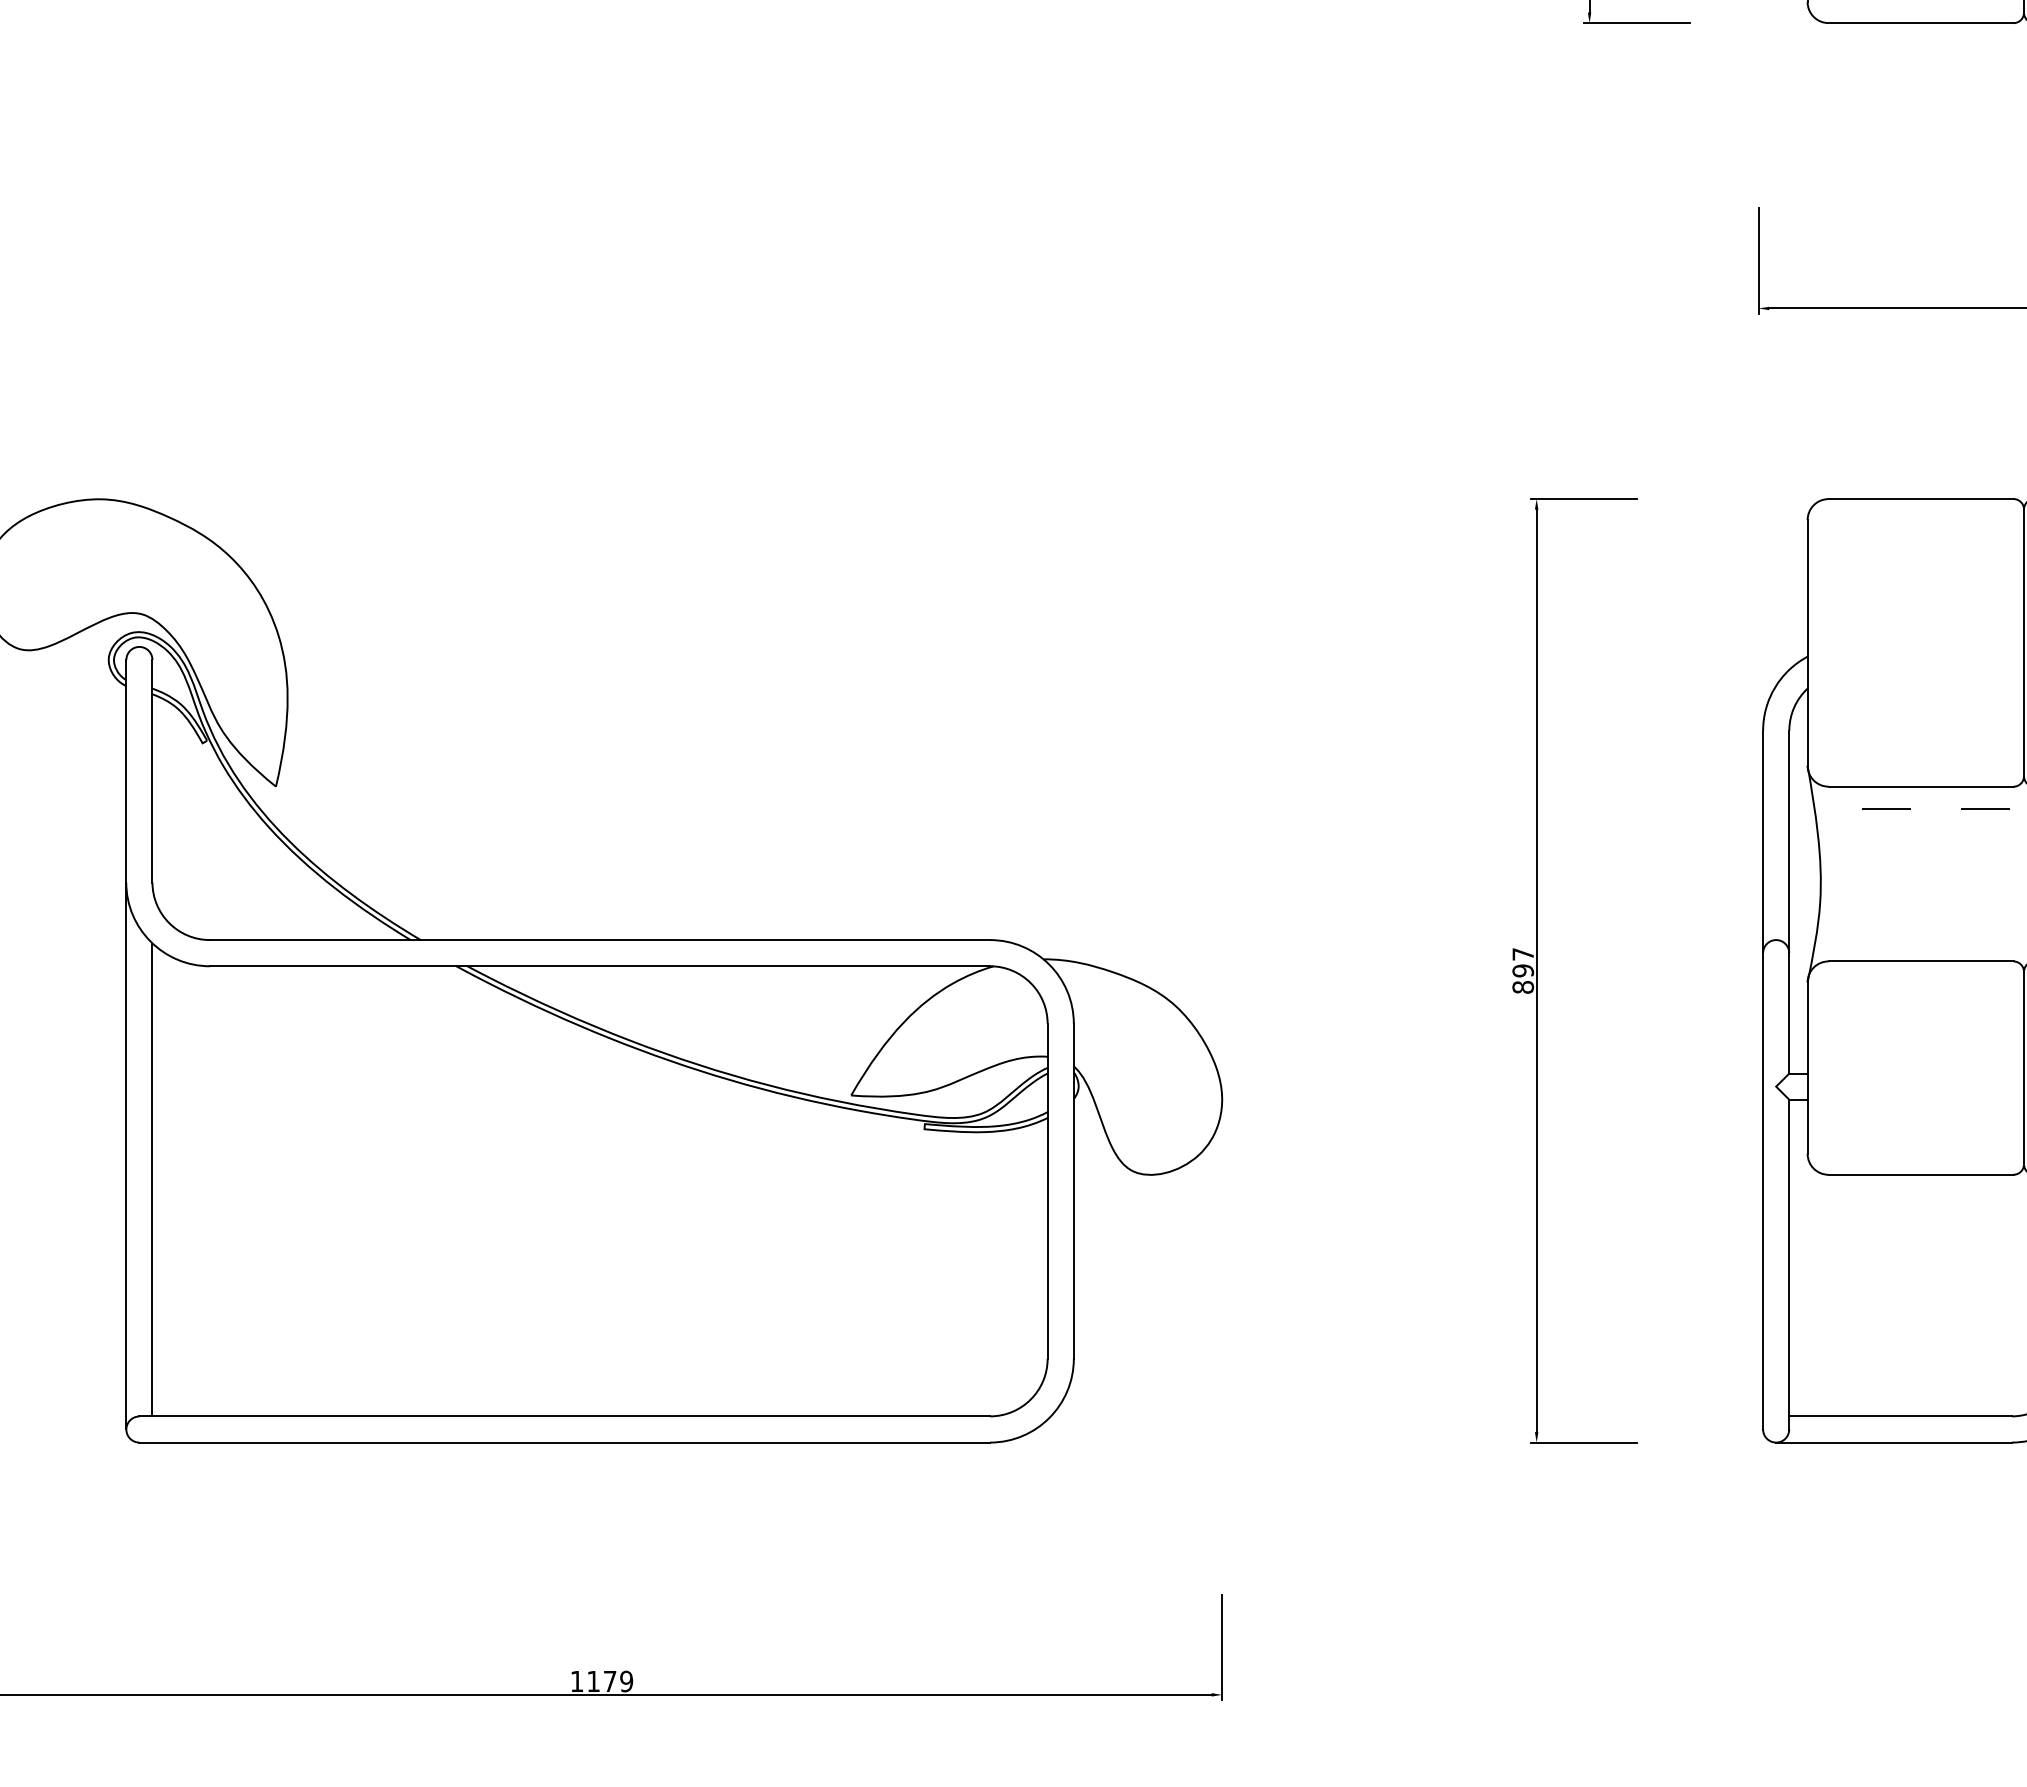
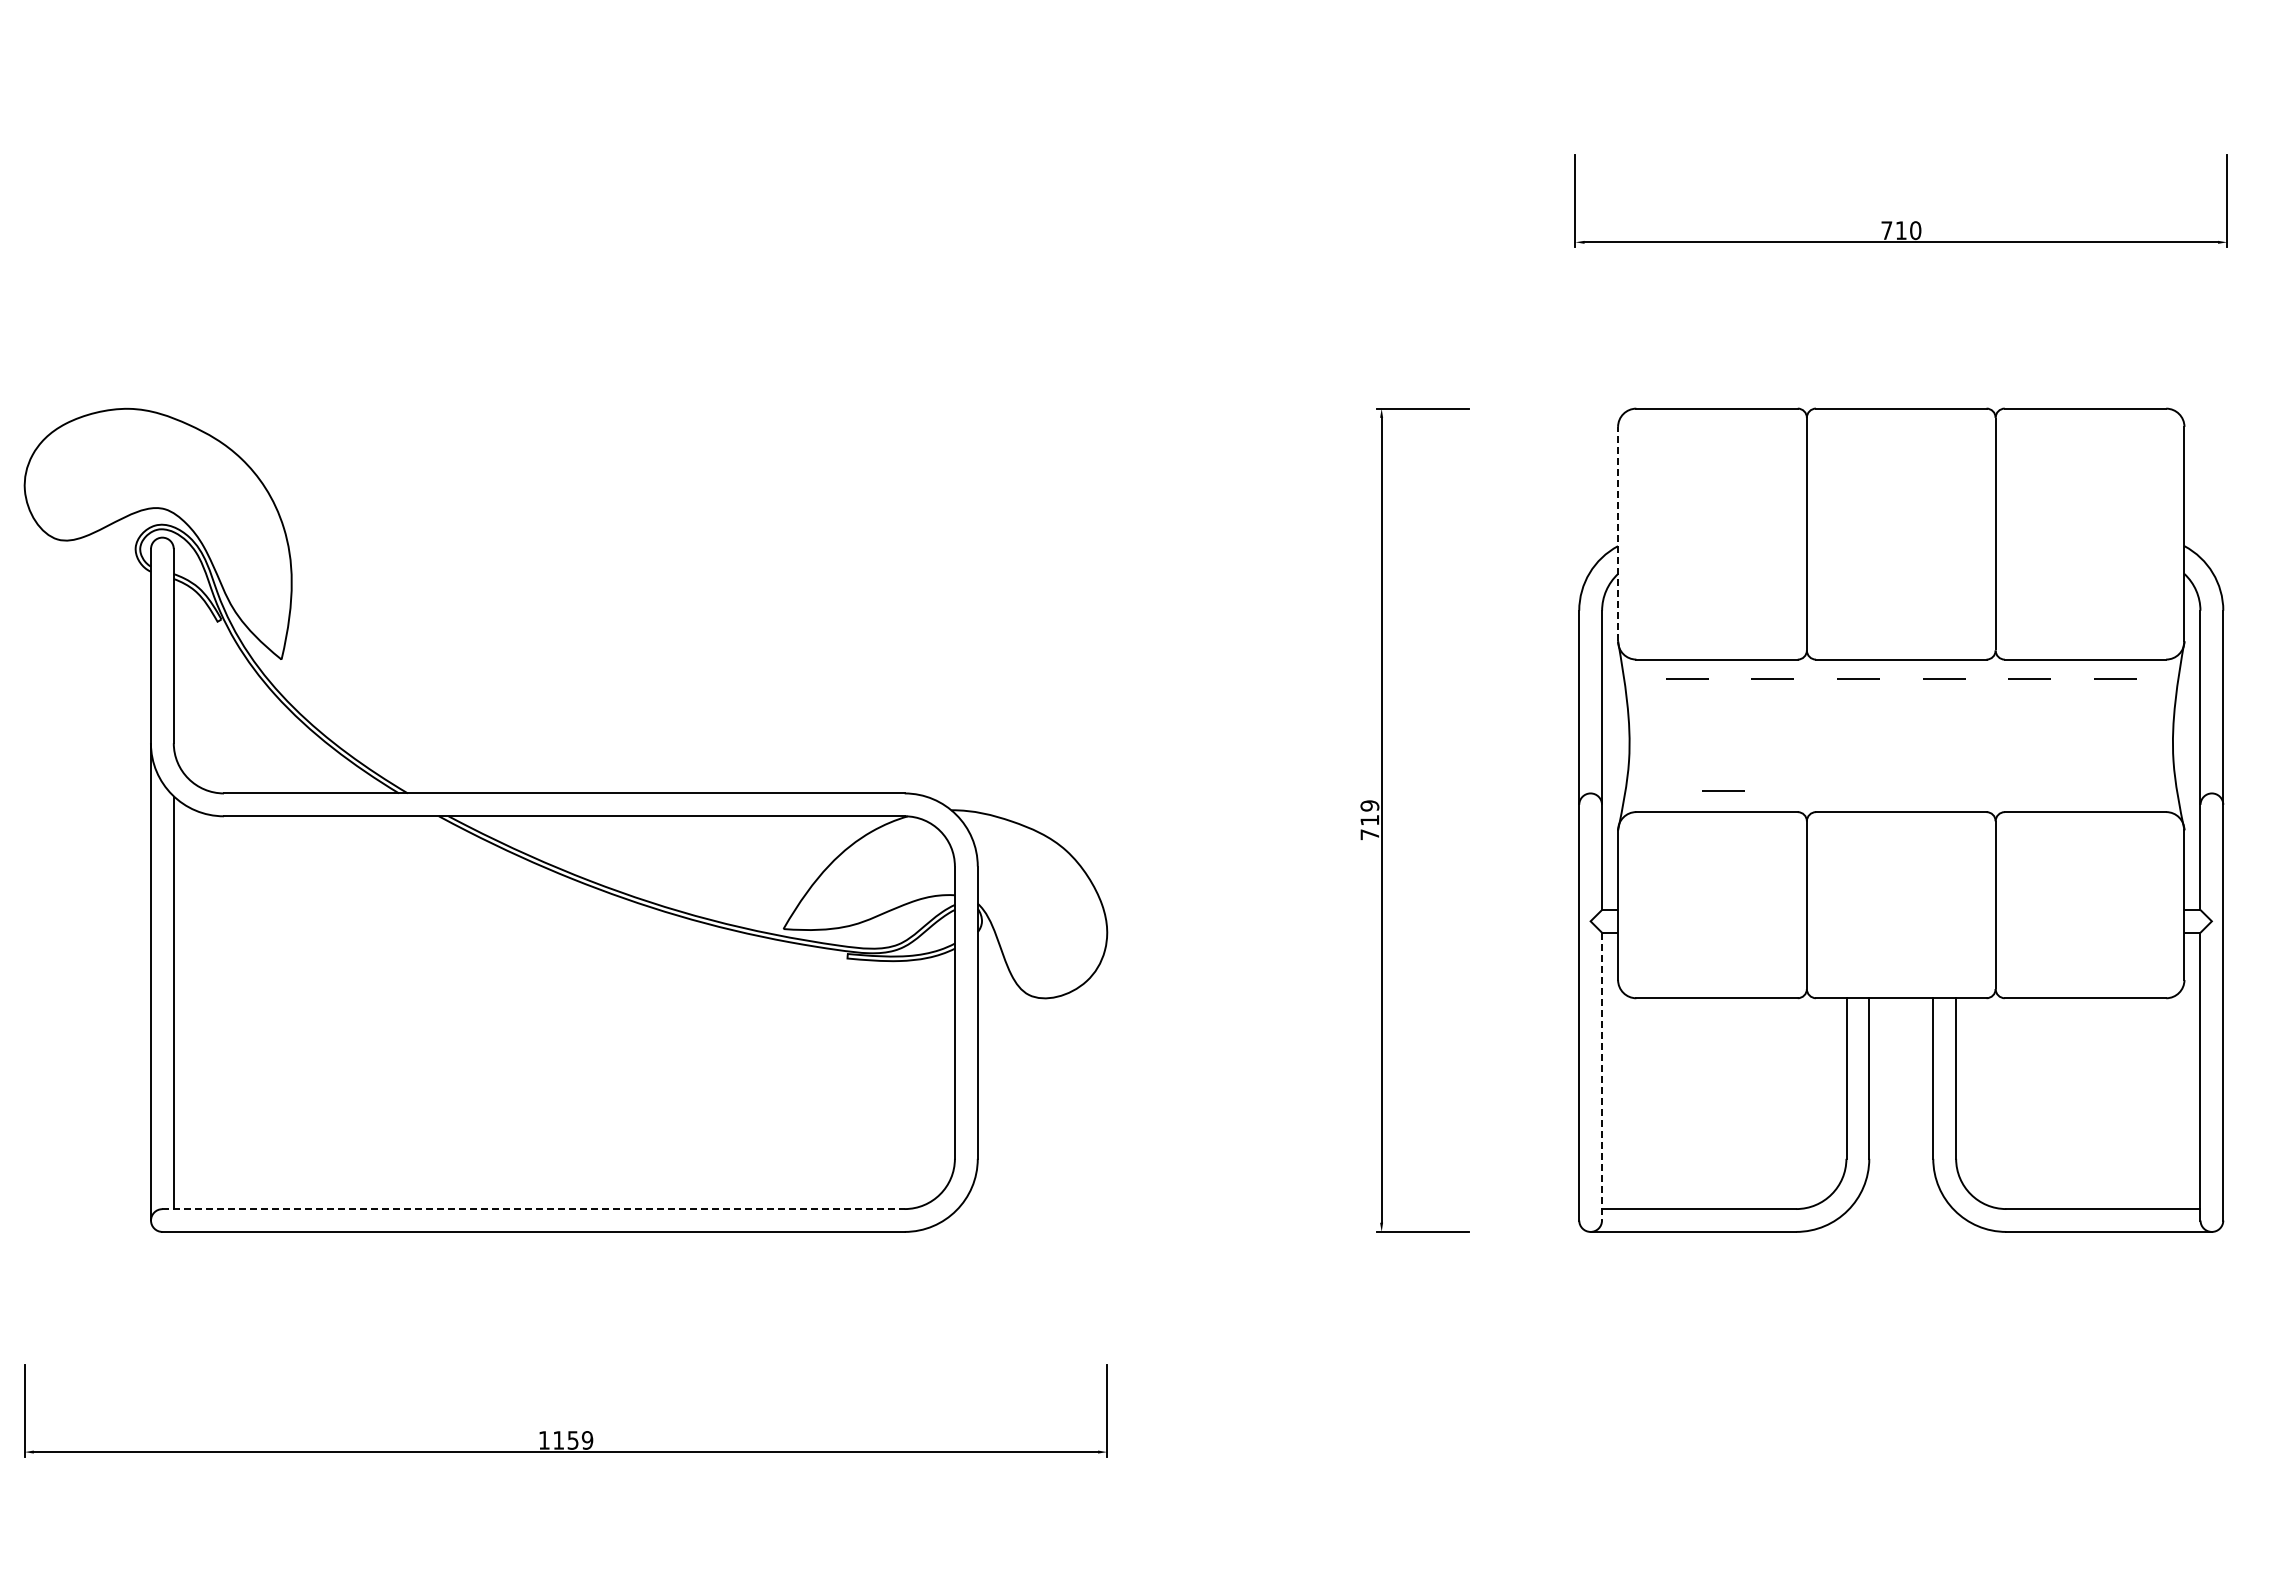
line: (1808, 642) -> (1618, 533), solid -> dashed
line: (1928, 936) -> (1723, 790), added
text: (1522, 971) -> (1369, 820), 897 -> 719
line: (1789, 1264) -> (1602, 1076), solid -> dashed
line: (565, 1416) -> (534, 1209), solid -> dashed
text: (609, 1681) -> (572, 1440), 1179 -> 1159

